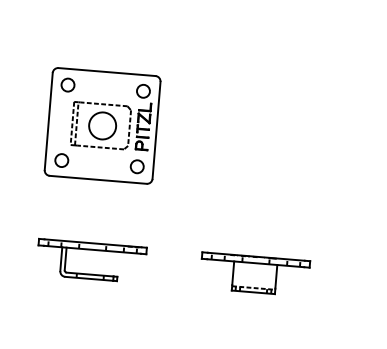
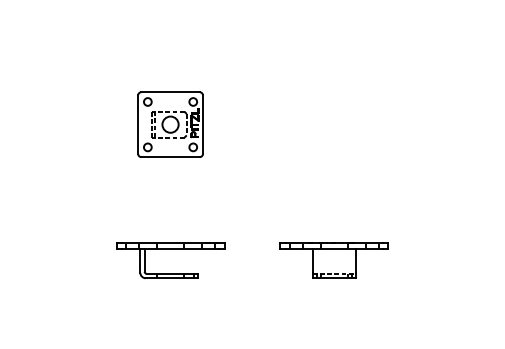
part: (102, 125) -> (170, 124), size x0.6

